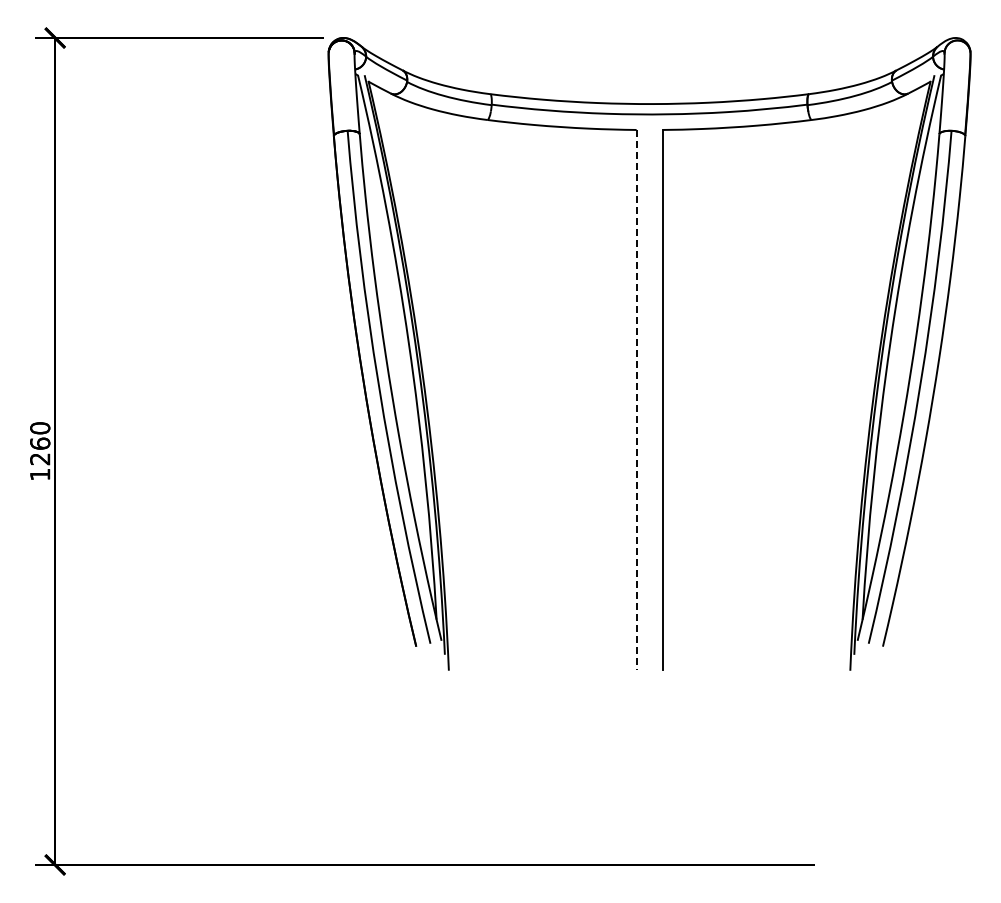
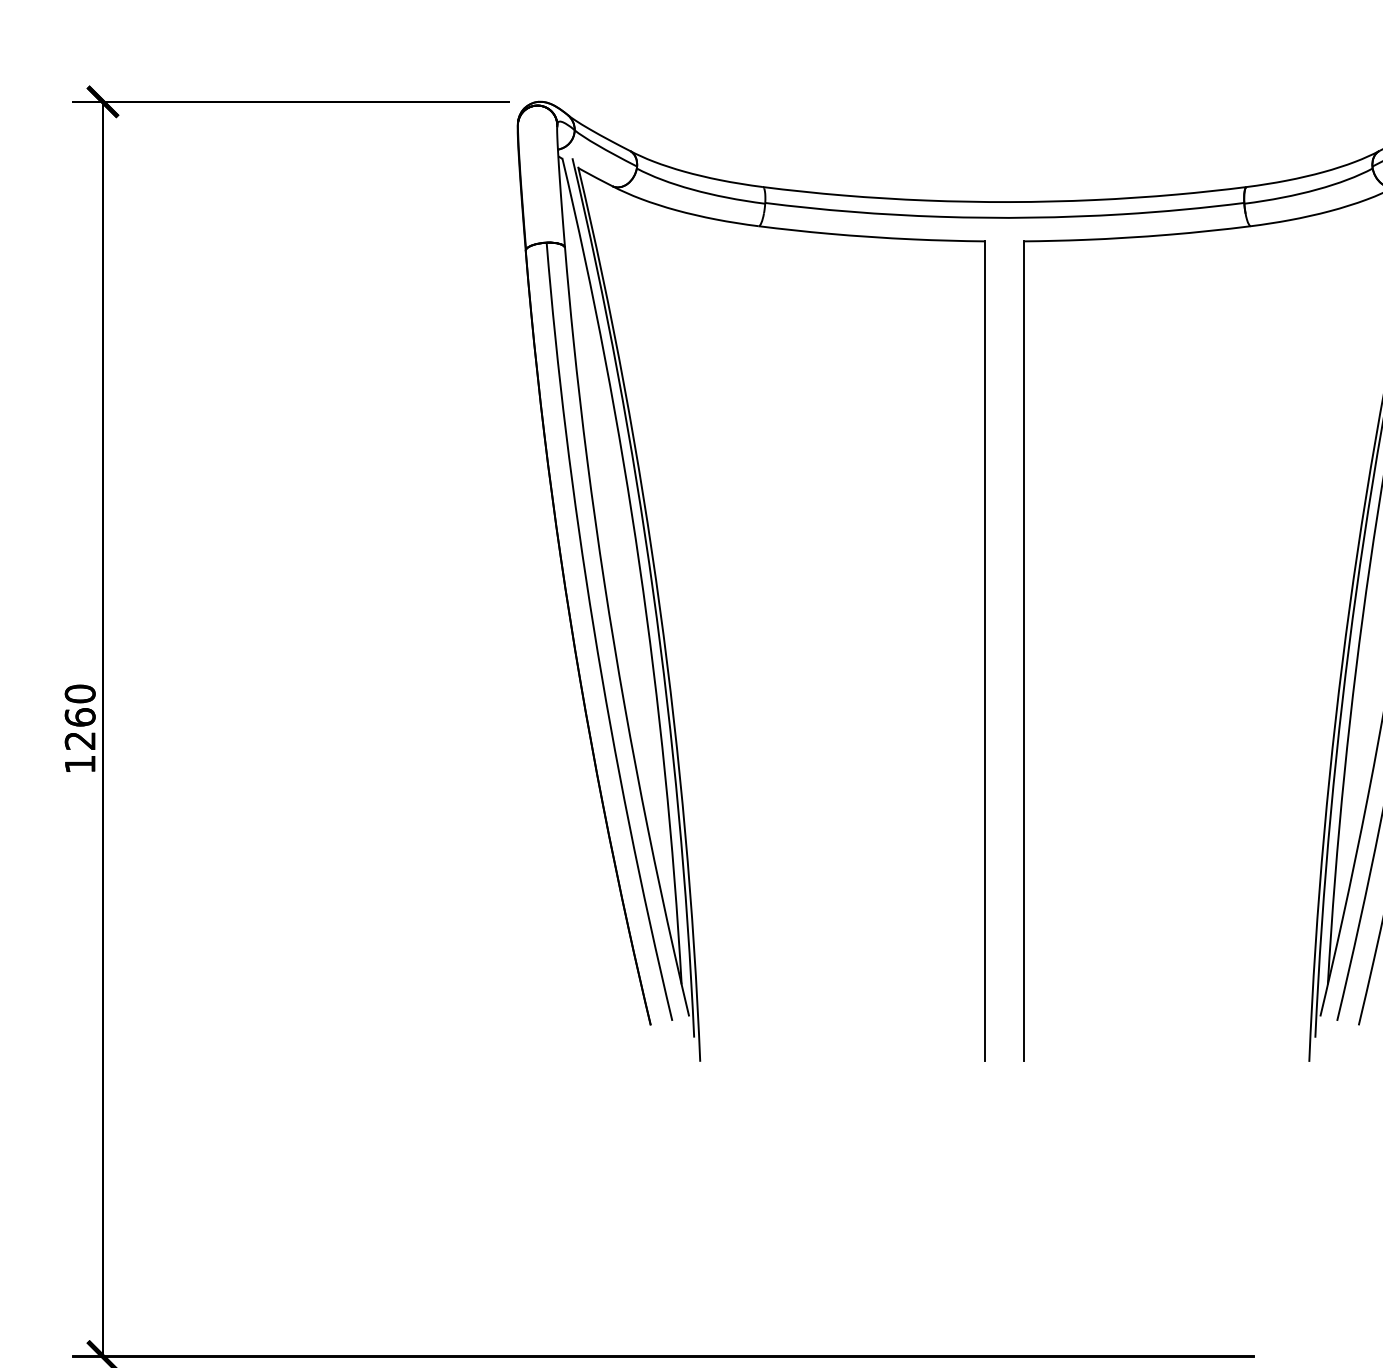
line: (636, 400) -> (984, 651), dashed -> solid

